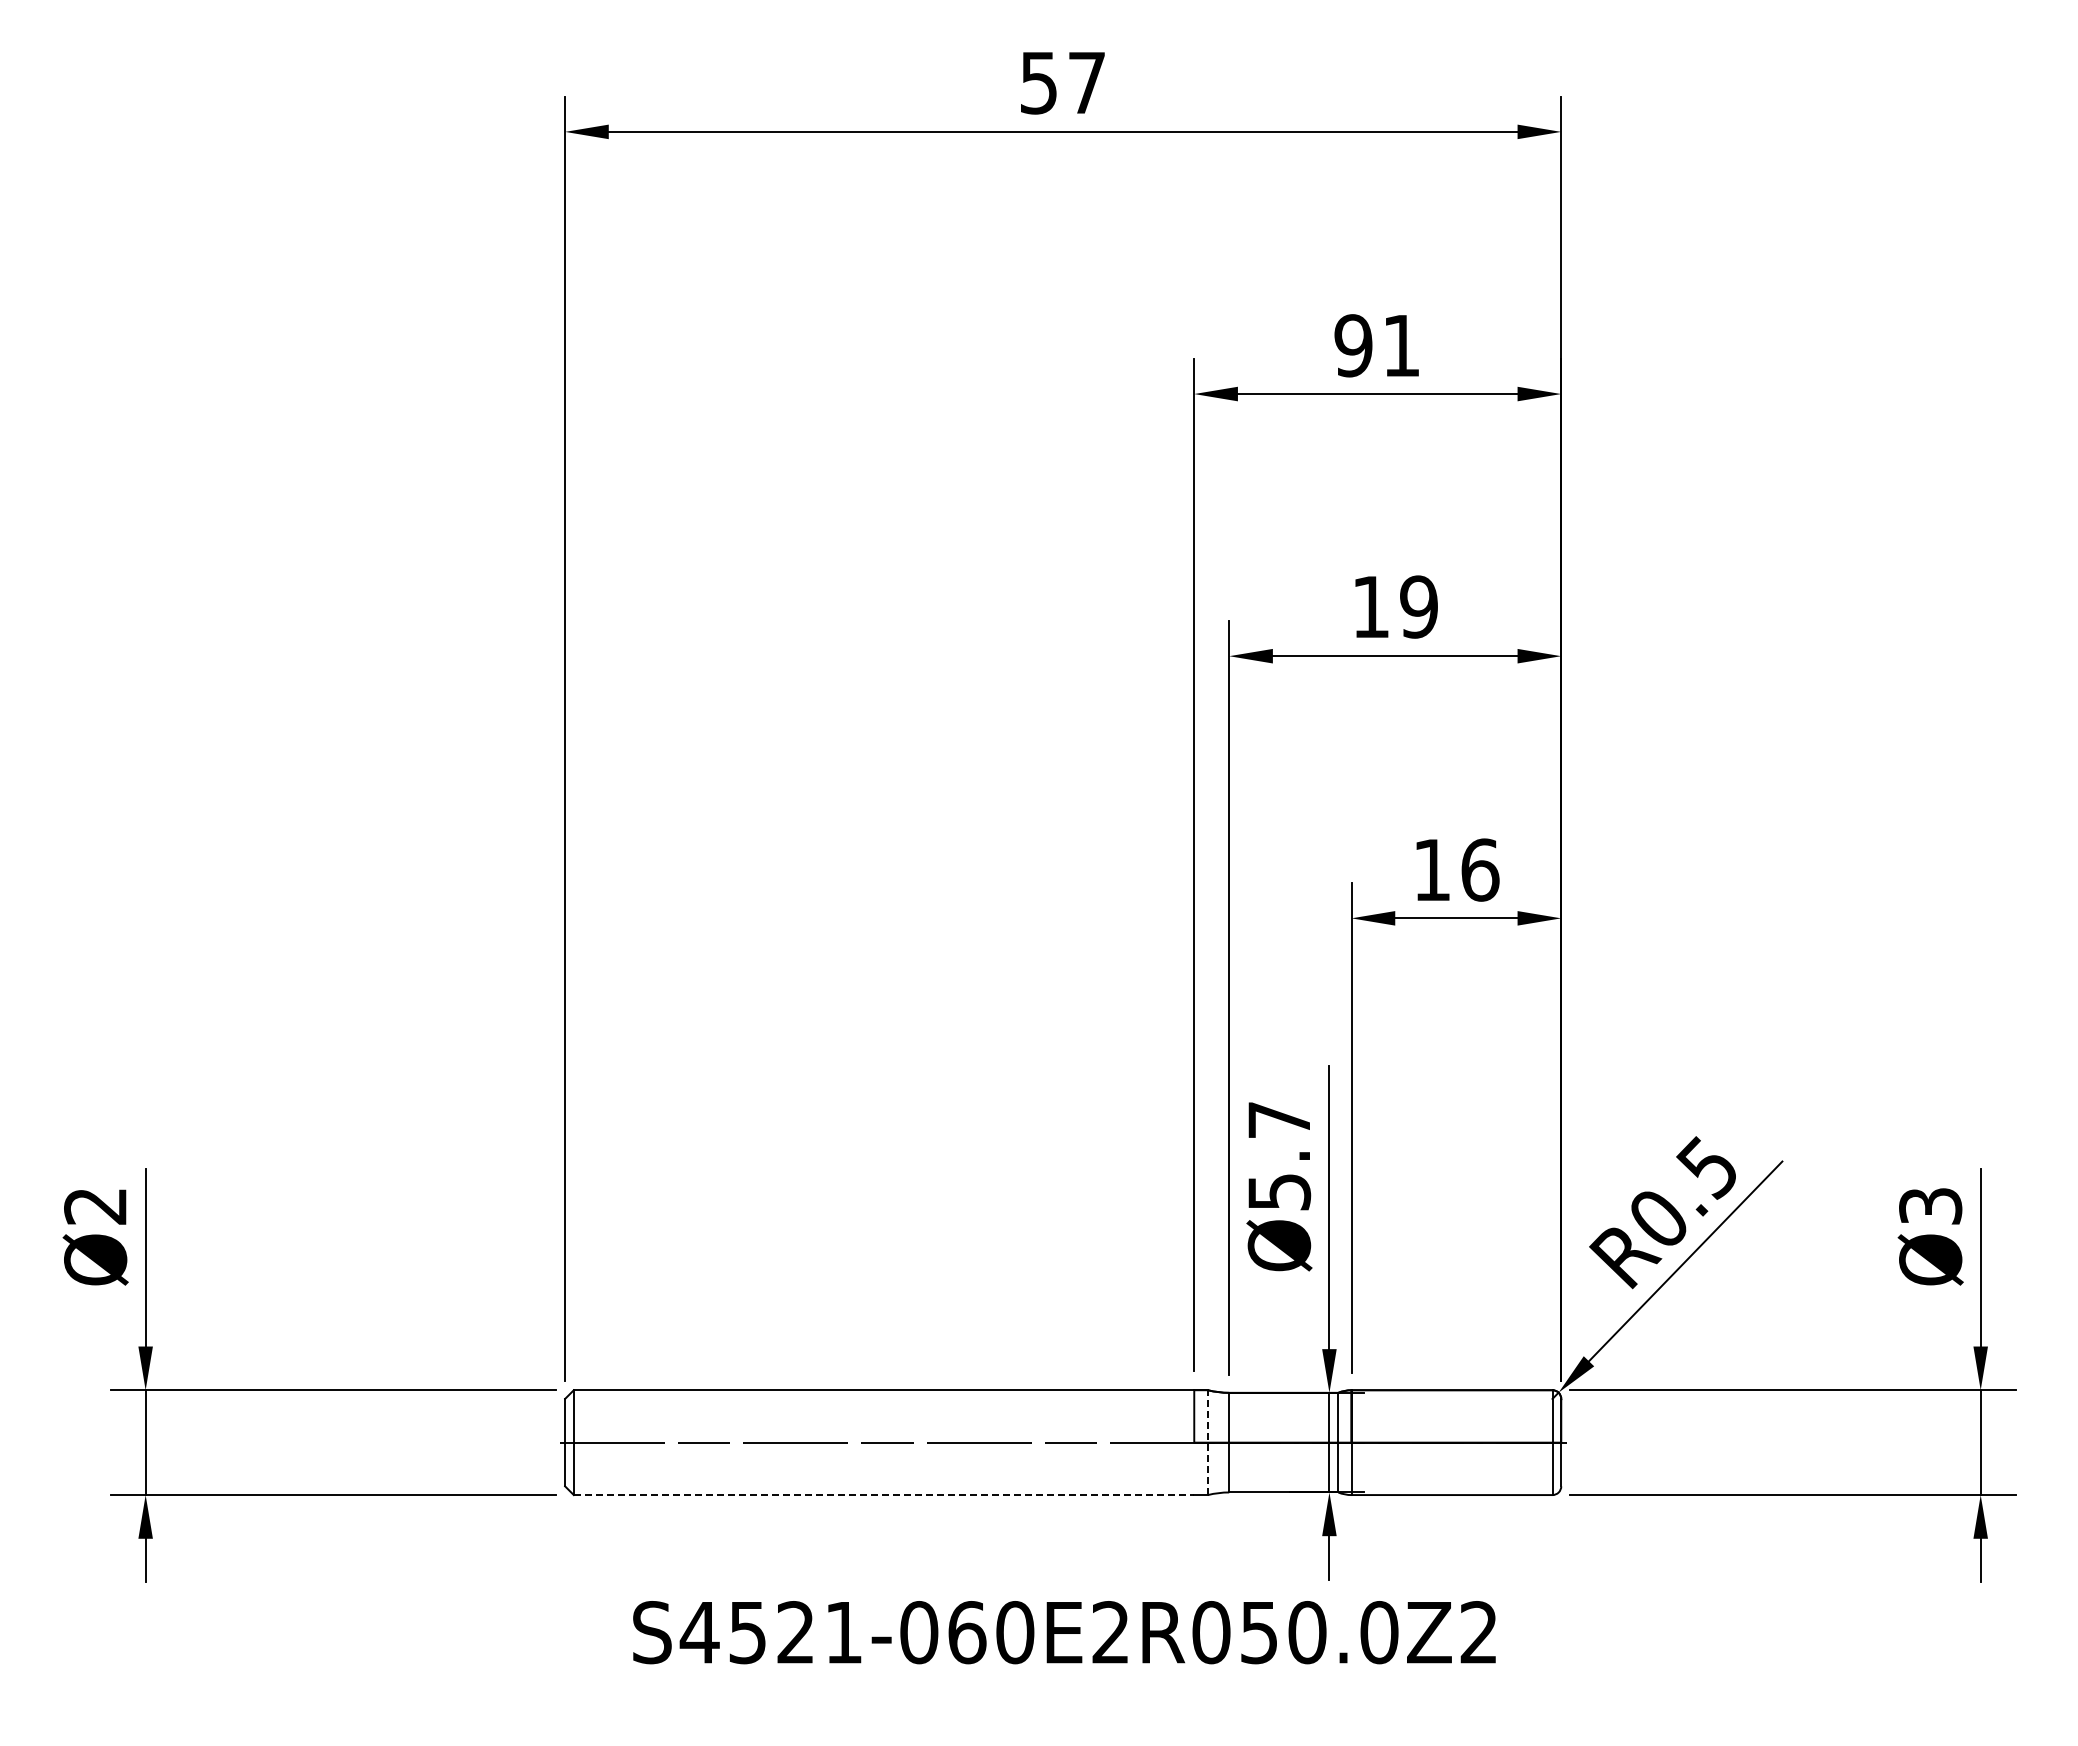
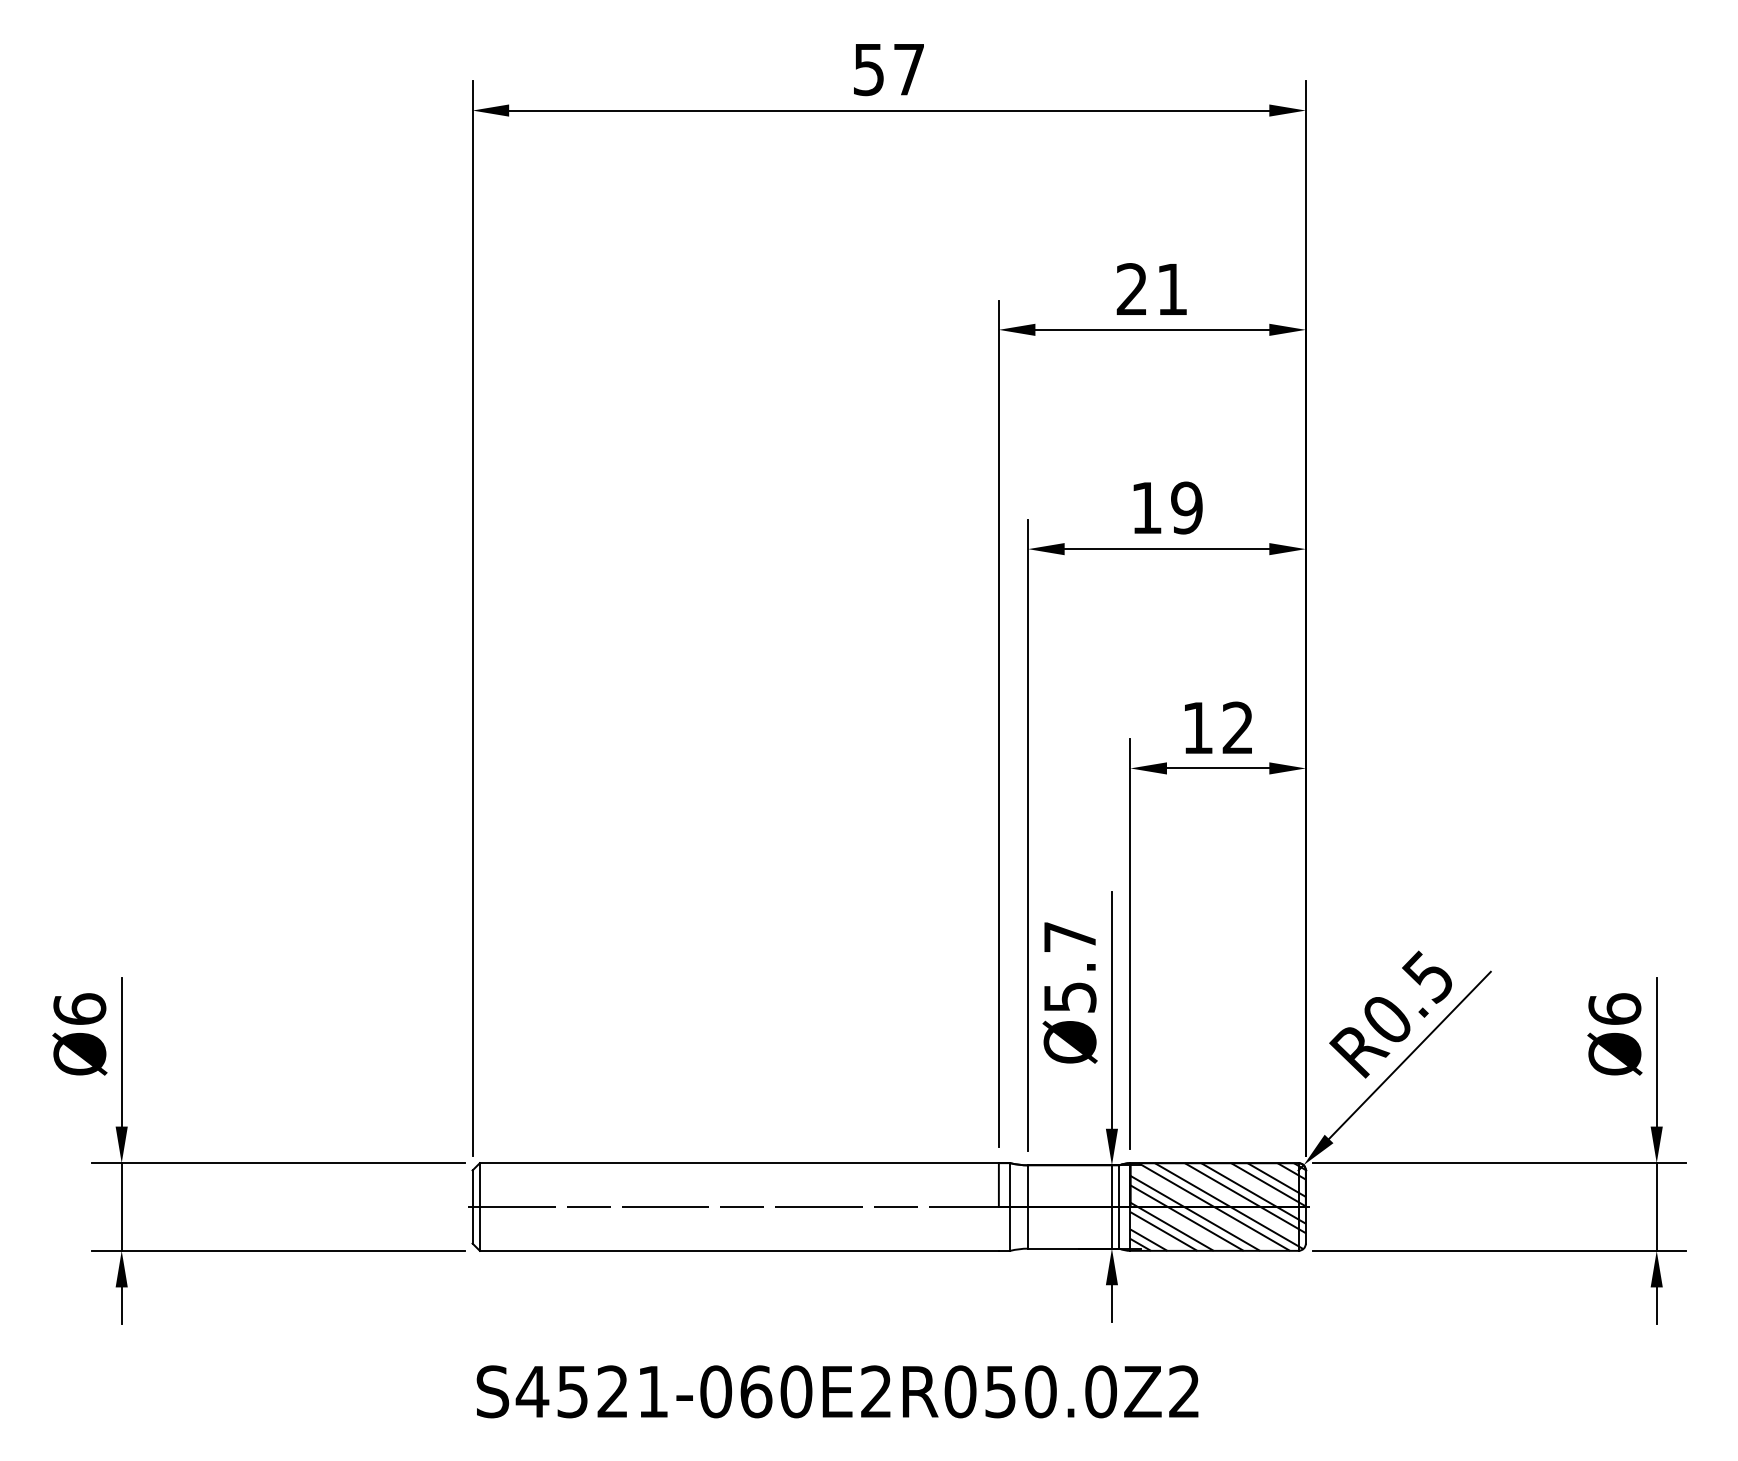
text: (1353, 345) -> (1132, 289), 91 -> 21
text: (1480, 869) -> (1238, 727), 16 -> 12
text: (95, 1205) -> (79, 1008), Ø2 -> Ø6
text: (1930, 1205) -> (1614, 1008), Ø3 -> Ø6
line: (1207, 1442) -> (1009, 1206), dashed -> solid
hatch: (1456, 1442) -> (1218, 1206), added
line: (884, 1495) -> (739, 1251), dashed -> solid
text: (1064, 1632) -> (837, 1391), moved

